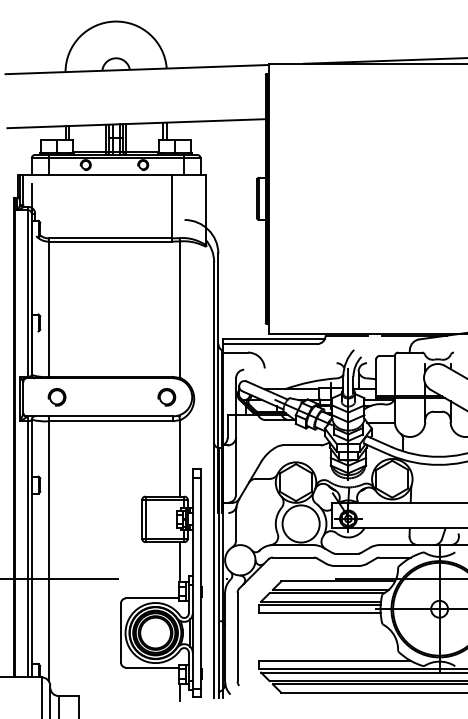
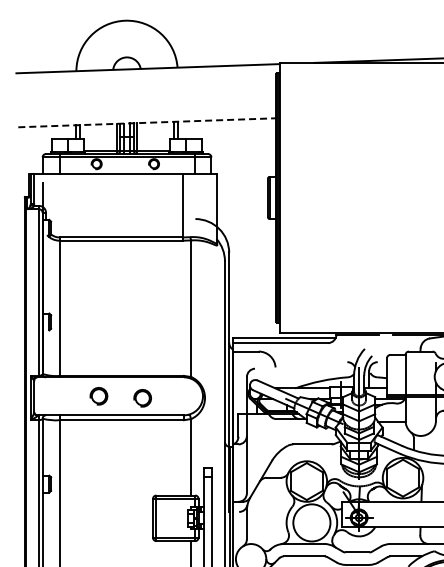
line: (137, 123) -> (148, 122), solid -> dashed
part: (56, 397) -> (98, 396), moved
part: (166, 397) -> (142, 398), moved

